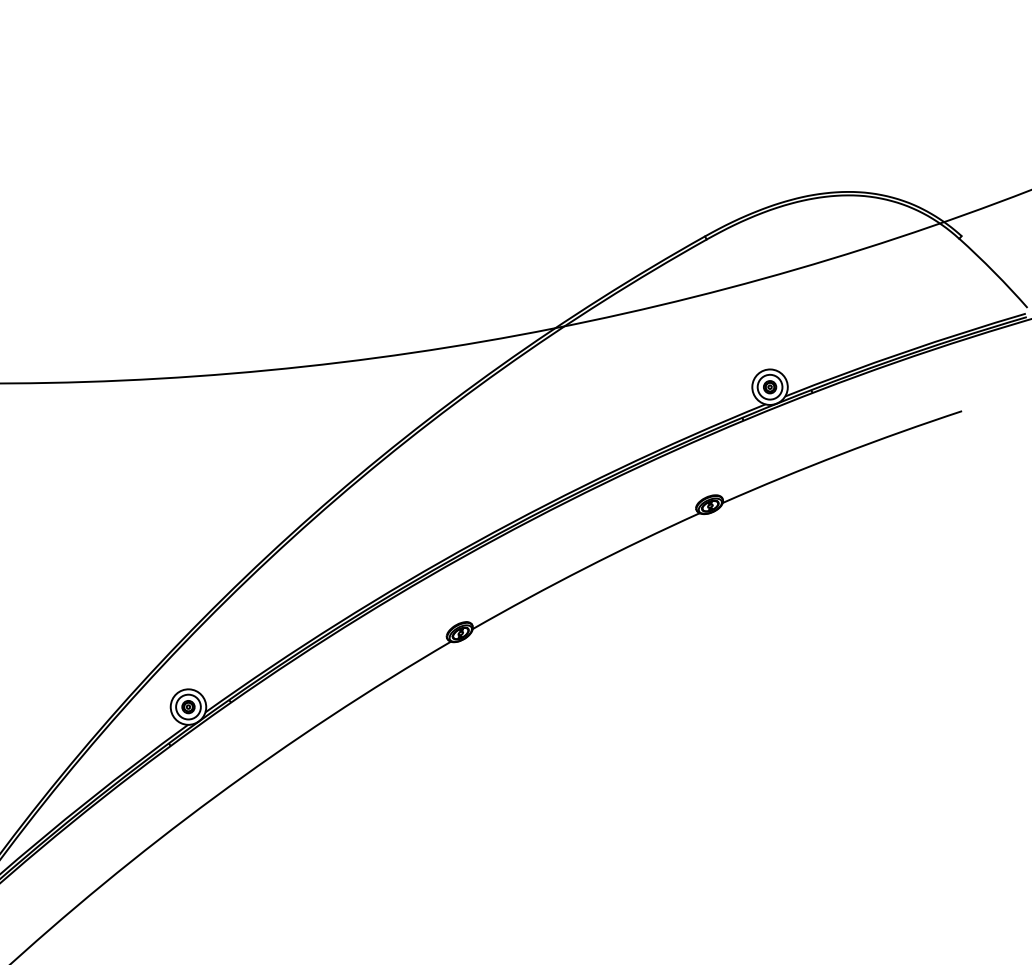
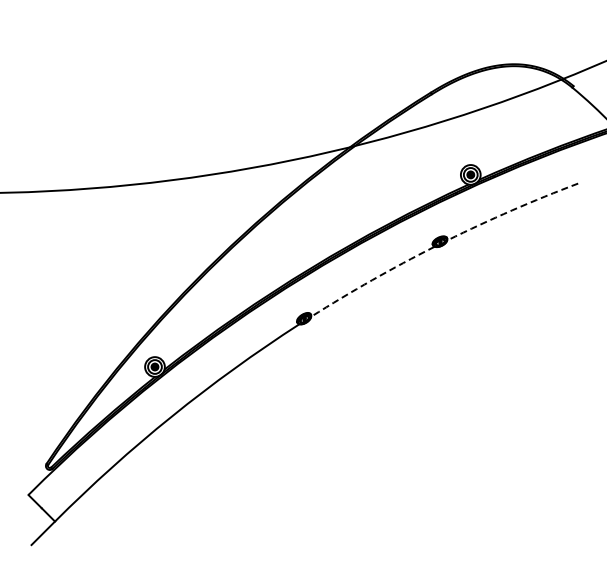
arc: (842, 454) -> (512, 210), solid -> dashed
arc: (585, 568) -> (372, 280), solid -> dashed

